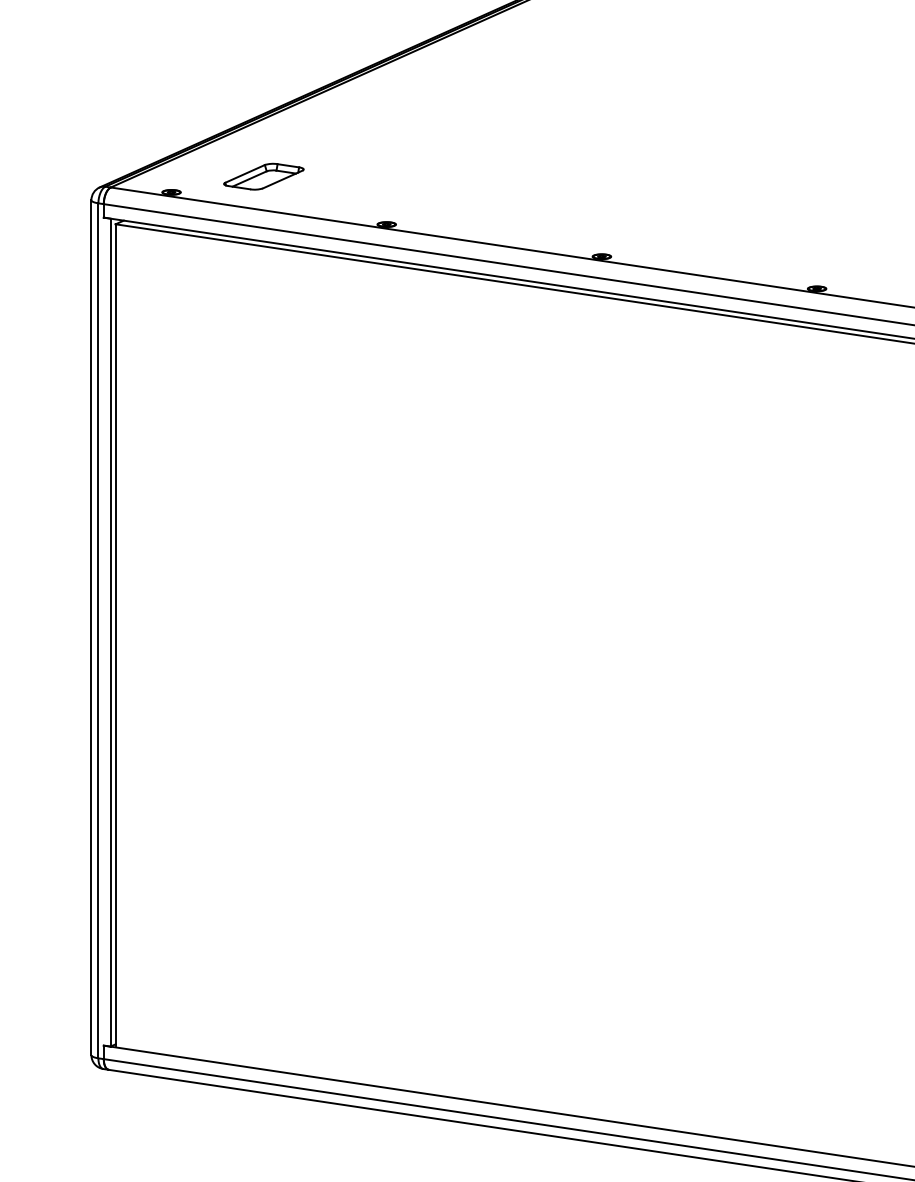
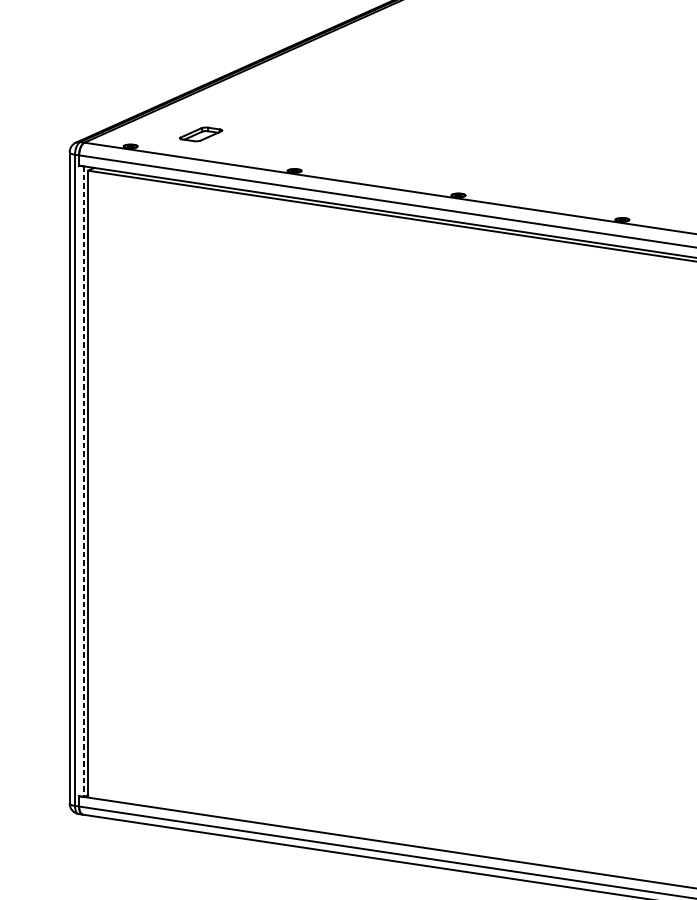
part: (263, 176) -> (200, 134), size x0.7
line: (110, 632) -> (84, 481), solid -> dashed

